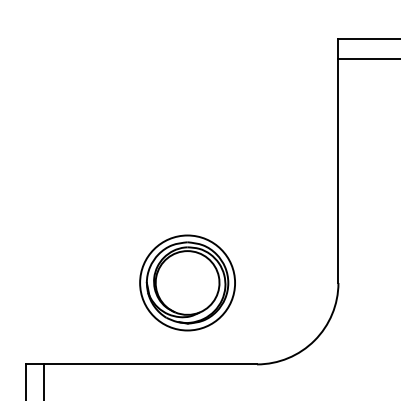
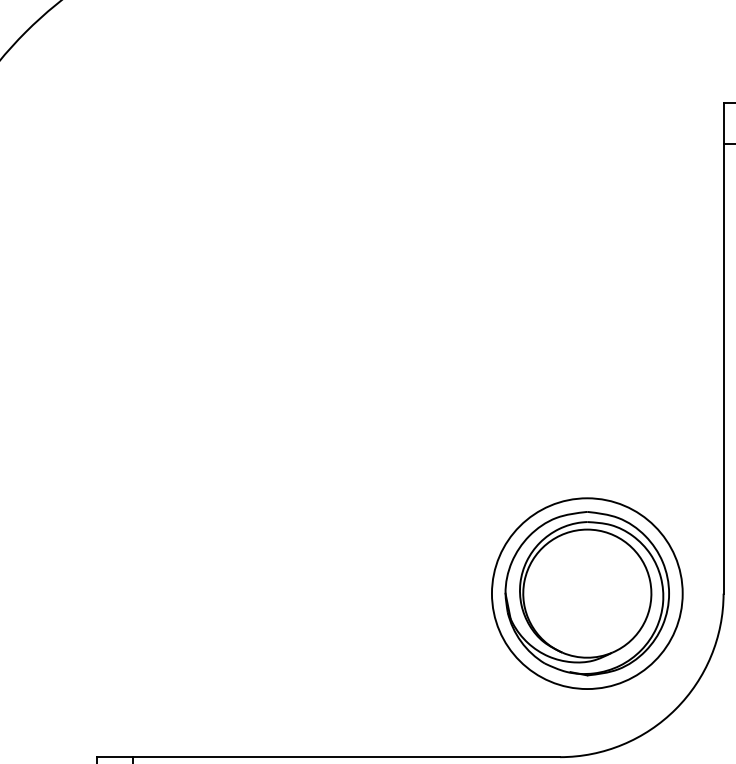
part: (187, 282) -> (587, 592), moved

